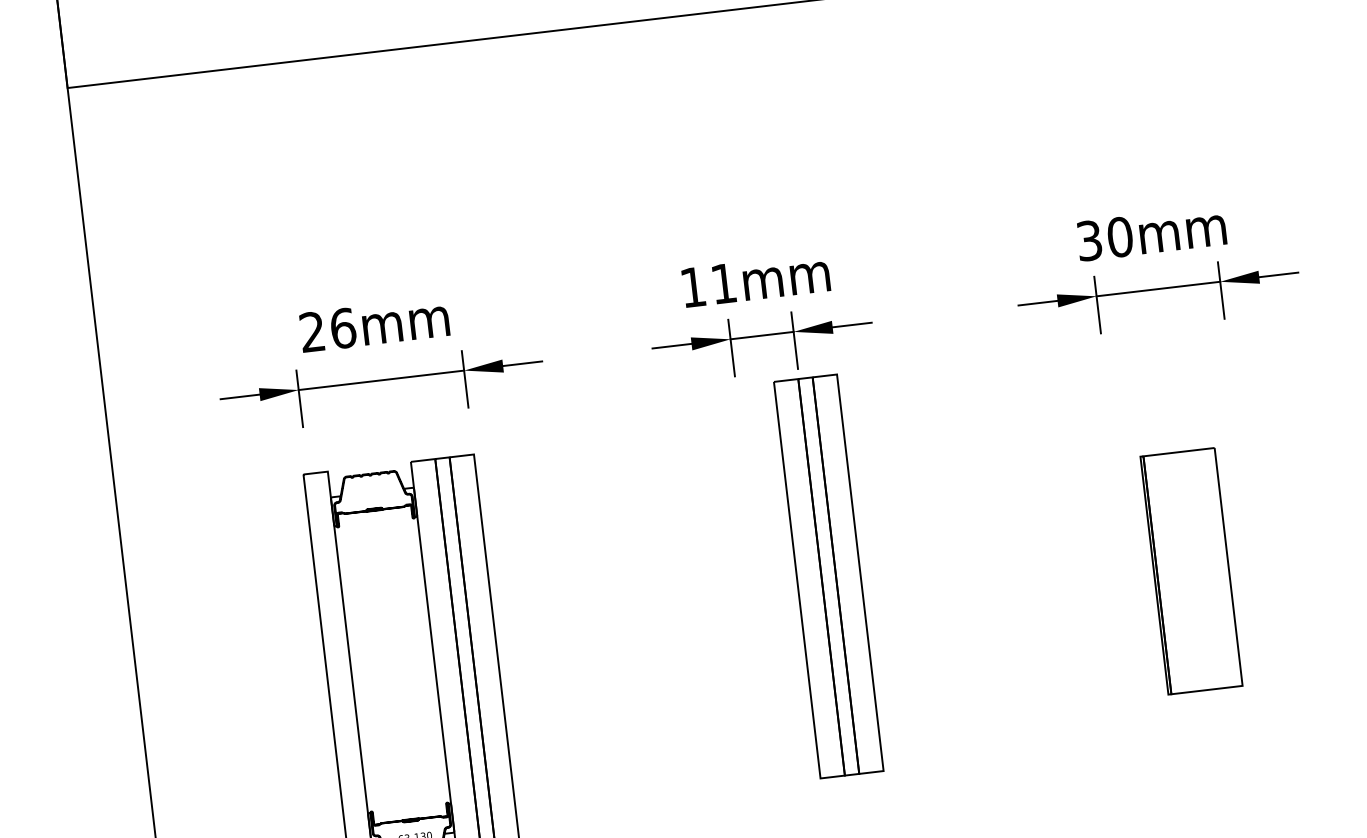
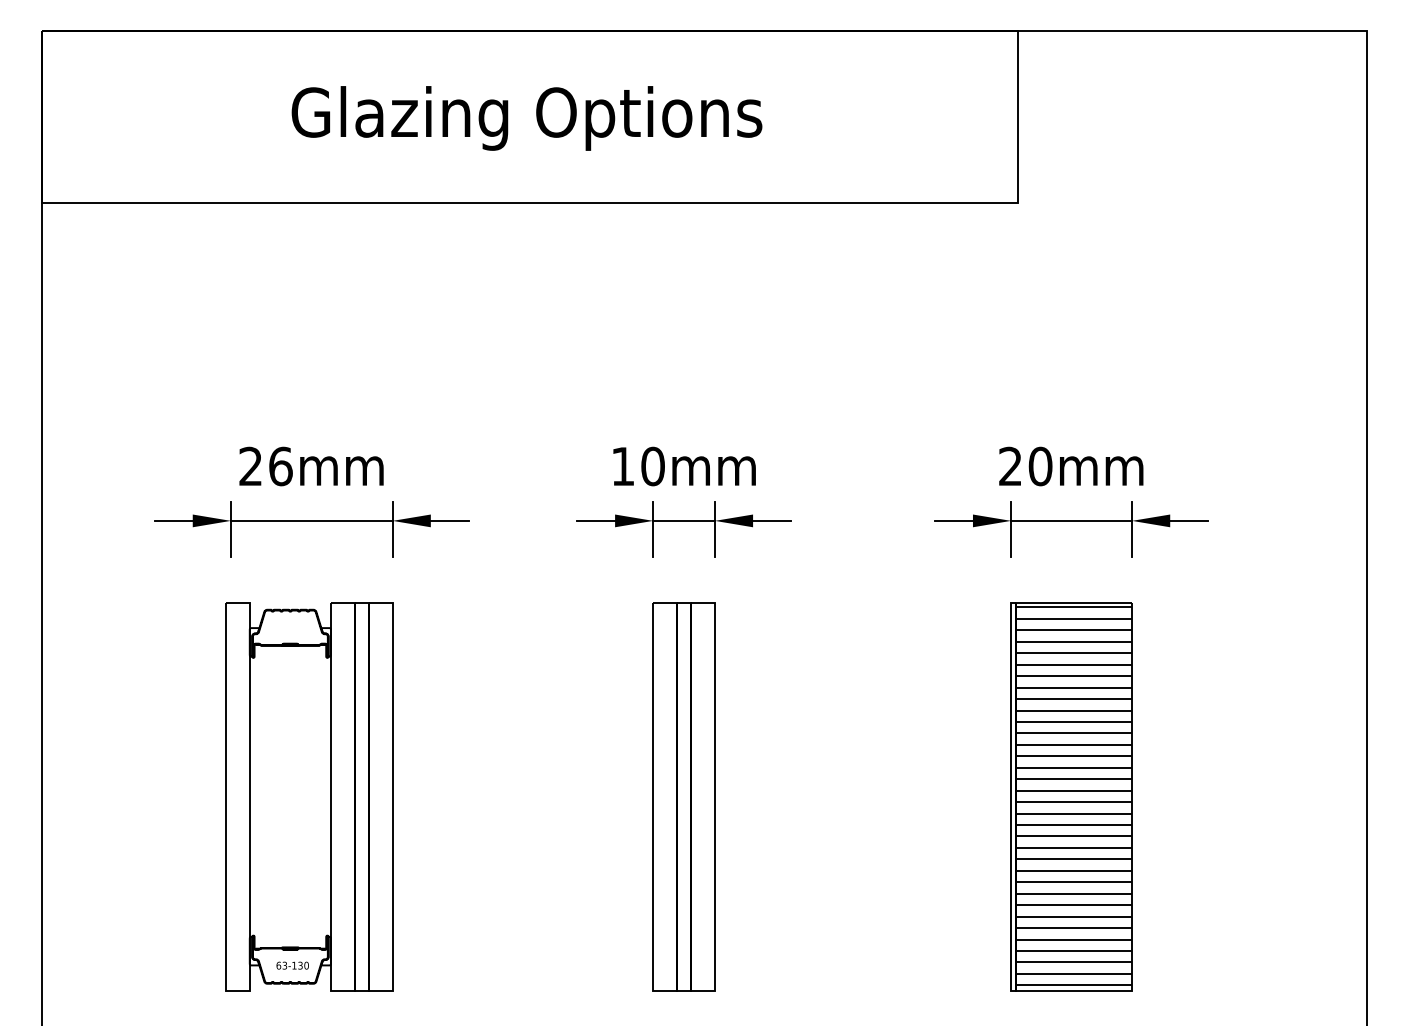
text: (1089, 240) -> (1010, 466), 30mm -> 20mm
text: (723, 283) -> (652, 466), 11mm -> 10mm
part: (1191, 570) -> (1071, 796), size x1.67
part: (828, 576) -> (683, 796), moved

